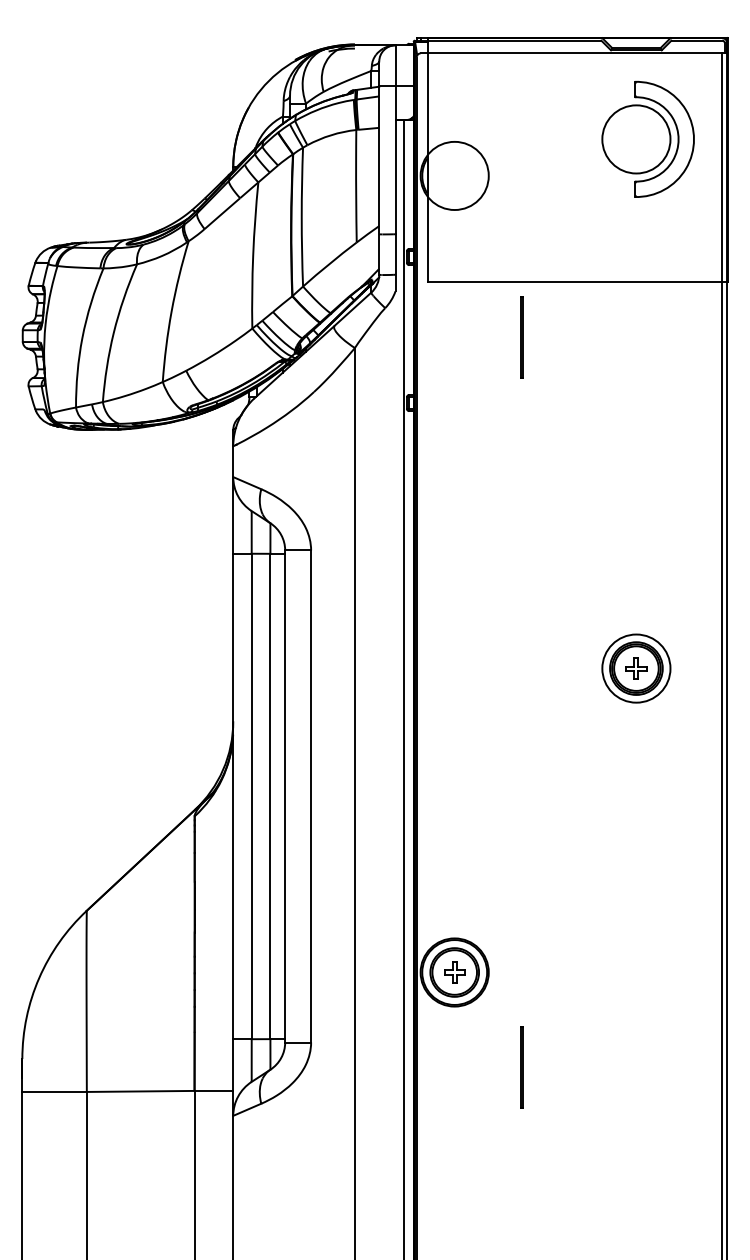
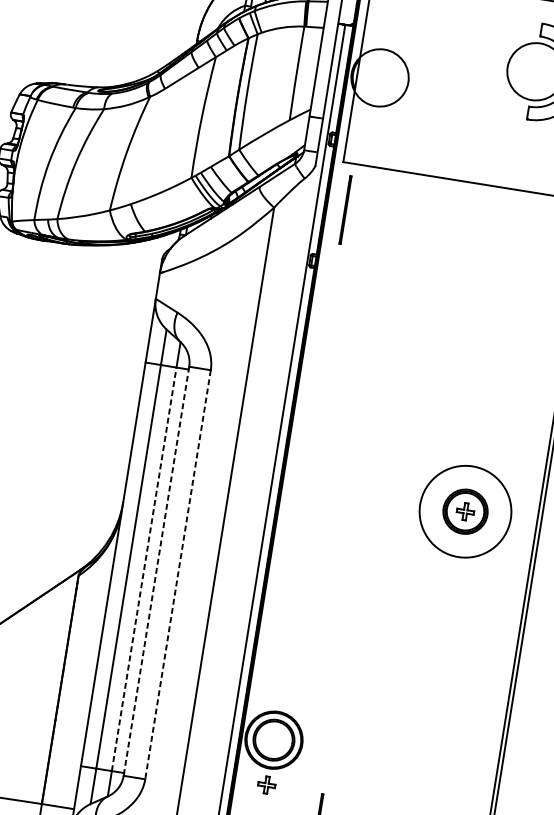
line: (521, 337) -> (345, 210), moved
circle: (636, 668) -> (465, 511), size x1.6
line: (270, 796) -> (144, 569), solid -> dashed
line: (285, 796) -> (156, 571), solid -> dashed
line: (311, 796) -> (178, 574), solid -> dashed
part: (454, 972) -> (266, 785), moved

